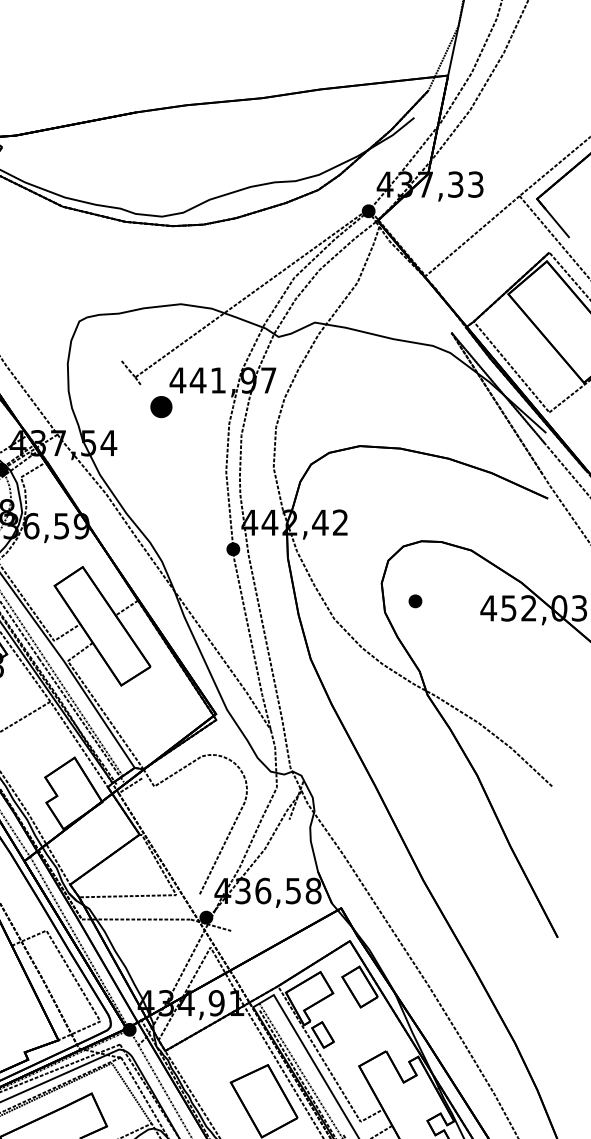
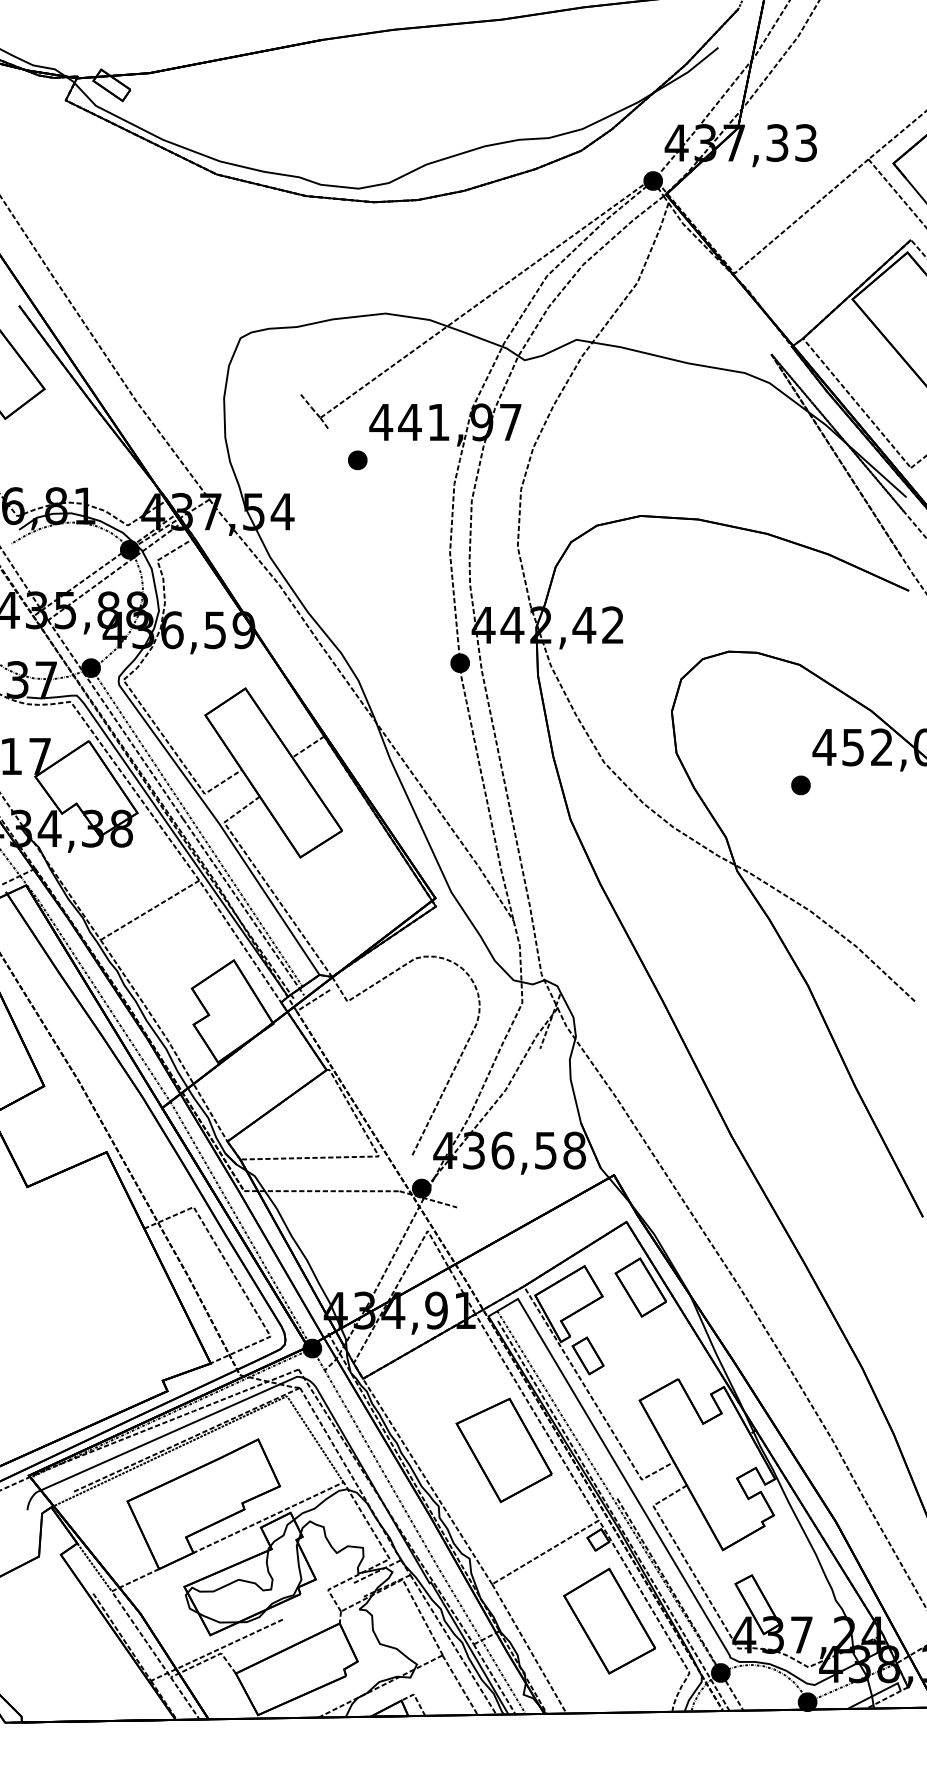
part: (161, 407) -> (357, 460), size x0.62
part: (415, 601) -> (800, 785), moved

